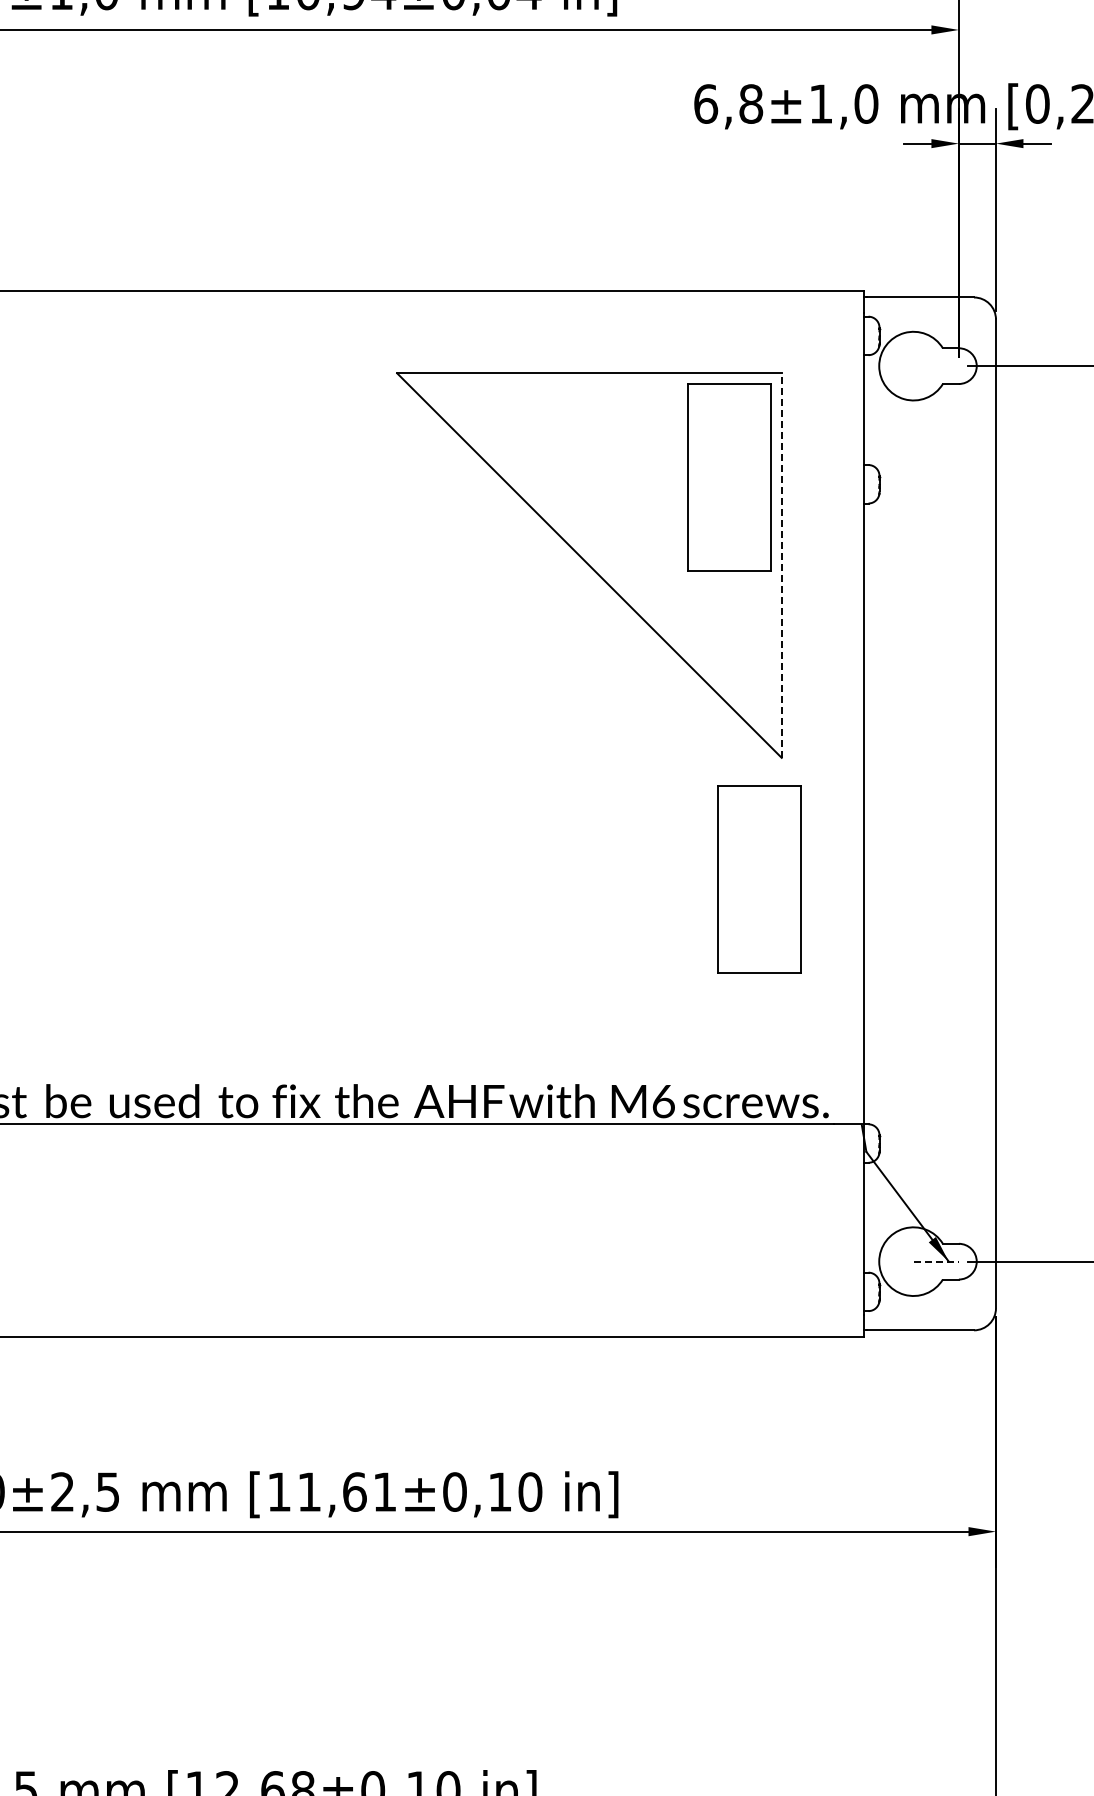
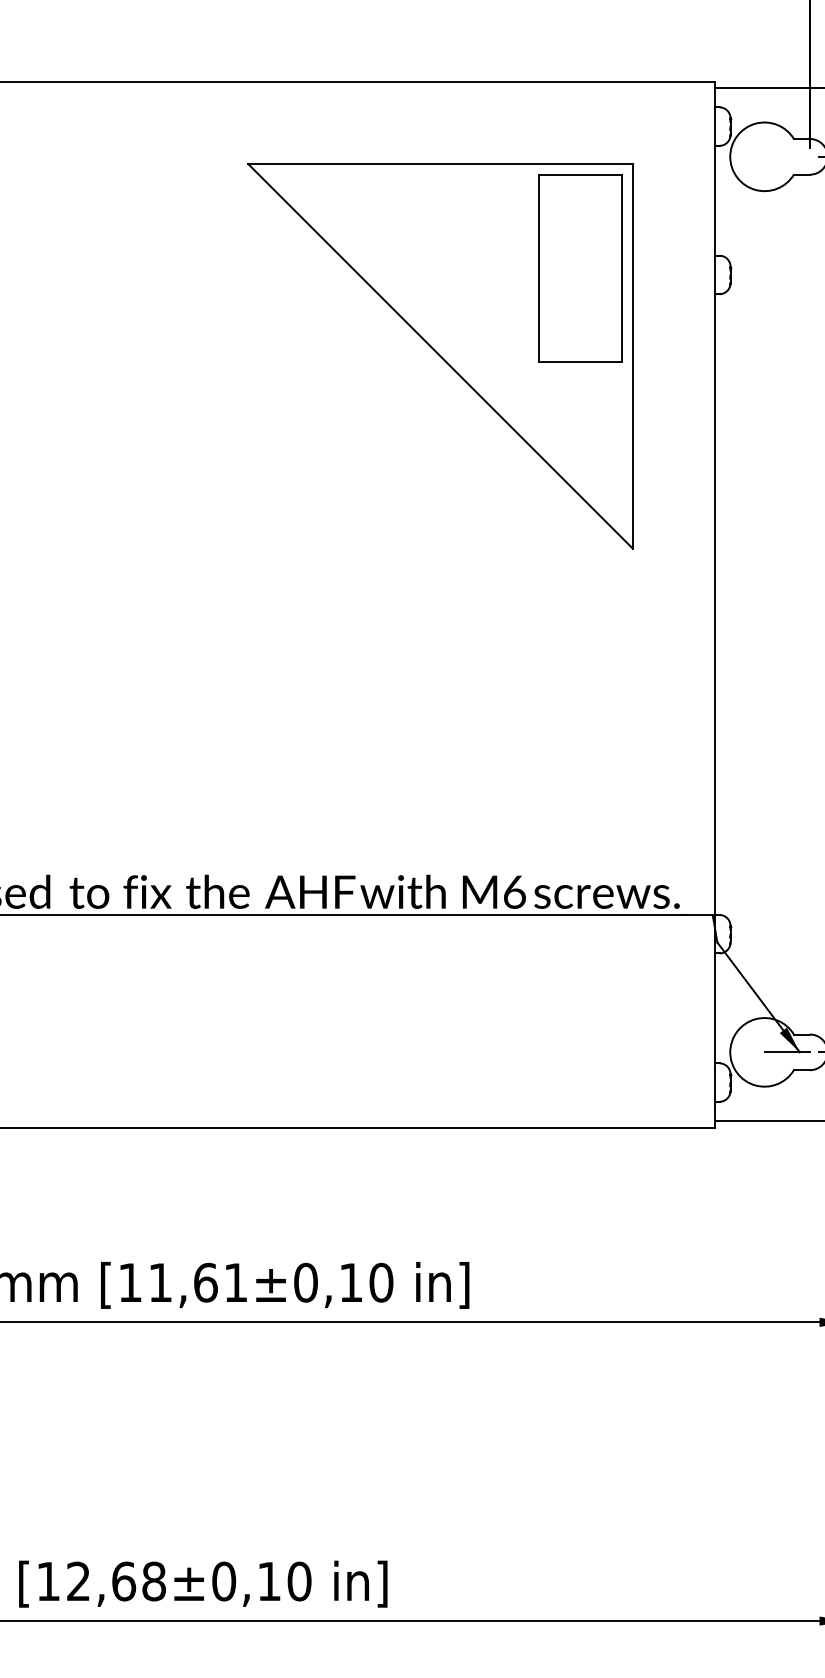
line: (781, 565) -> (632, 356), dashed -> solid
part: (759, 879) -> (610, 670), removed
line: (936, 1261) -> (787, 1052), dashed -> solid

